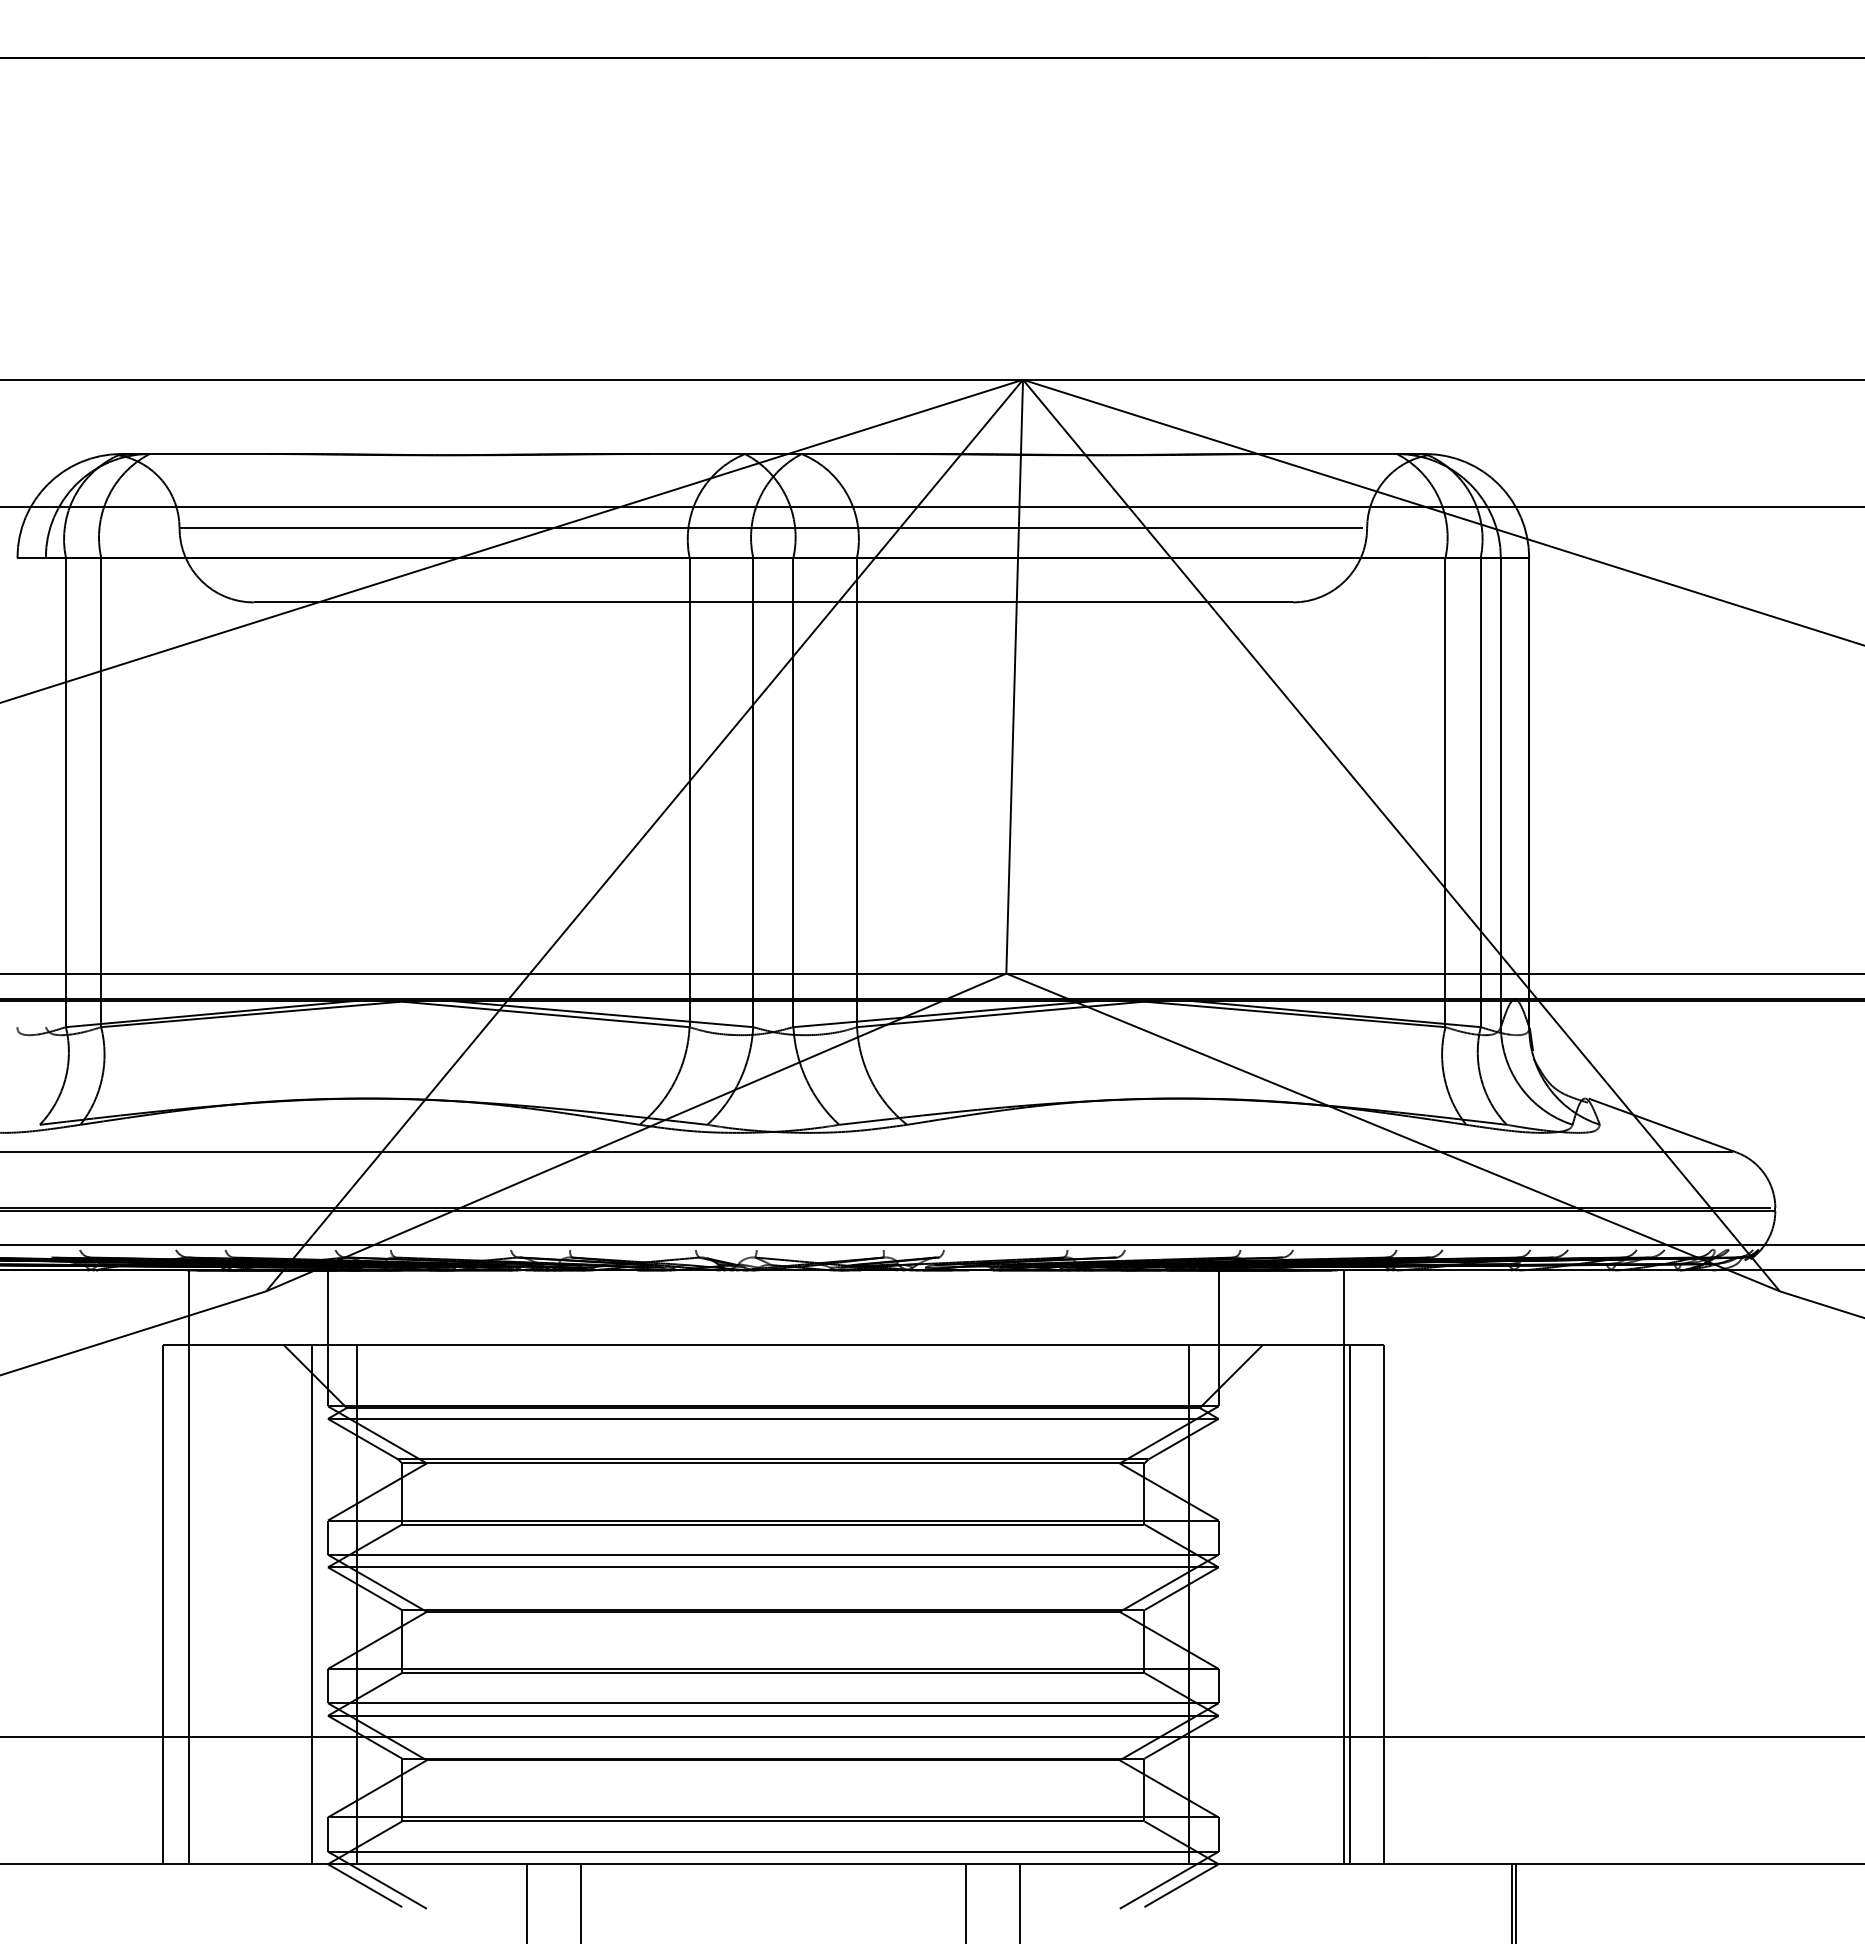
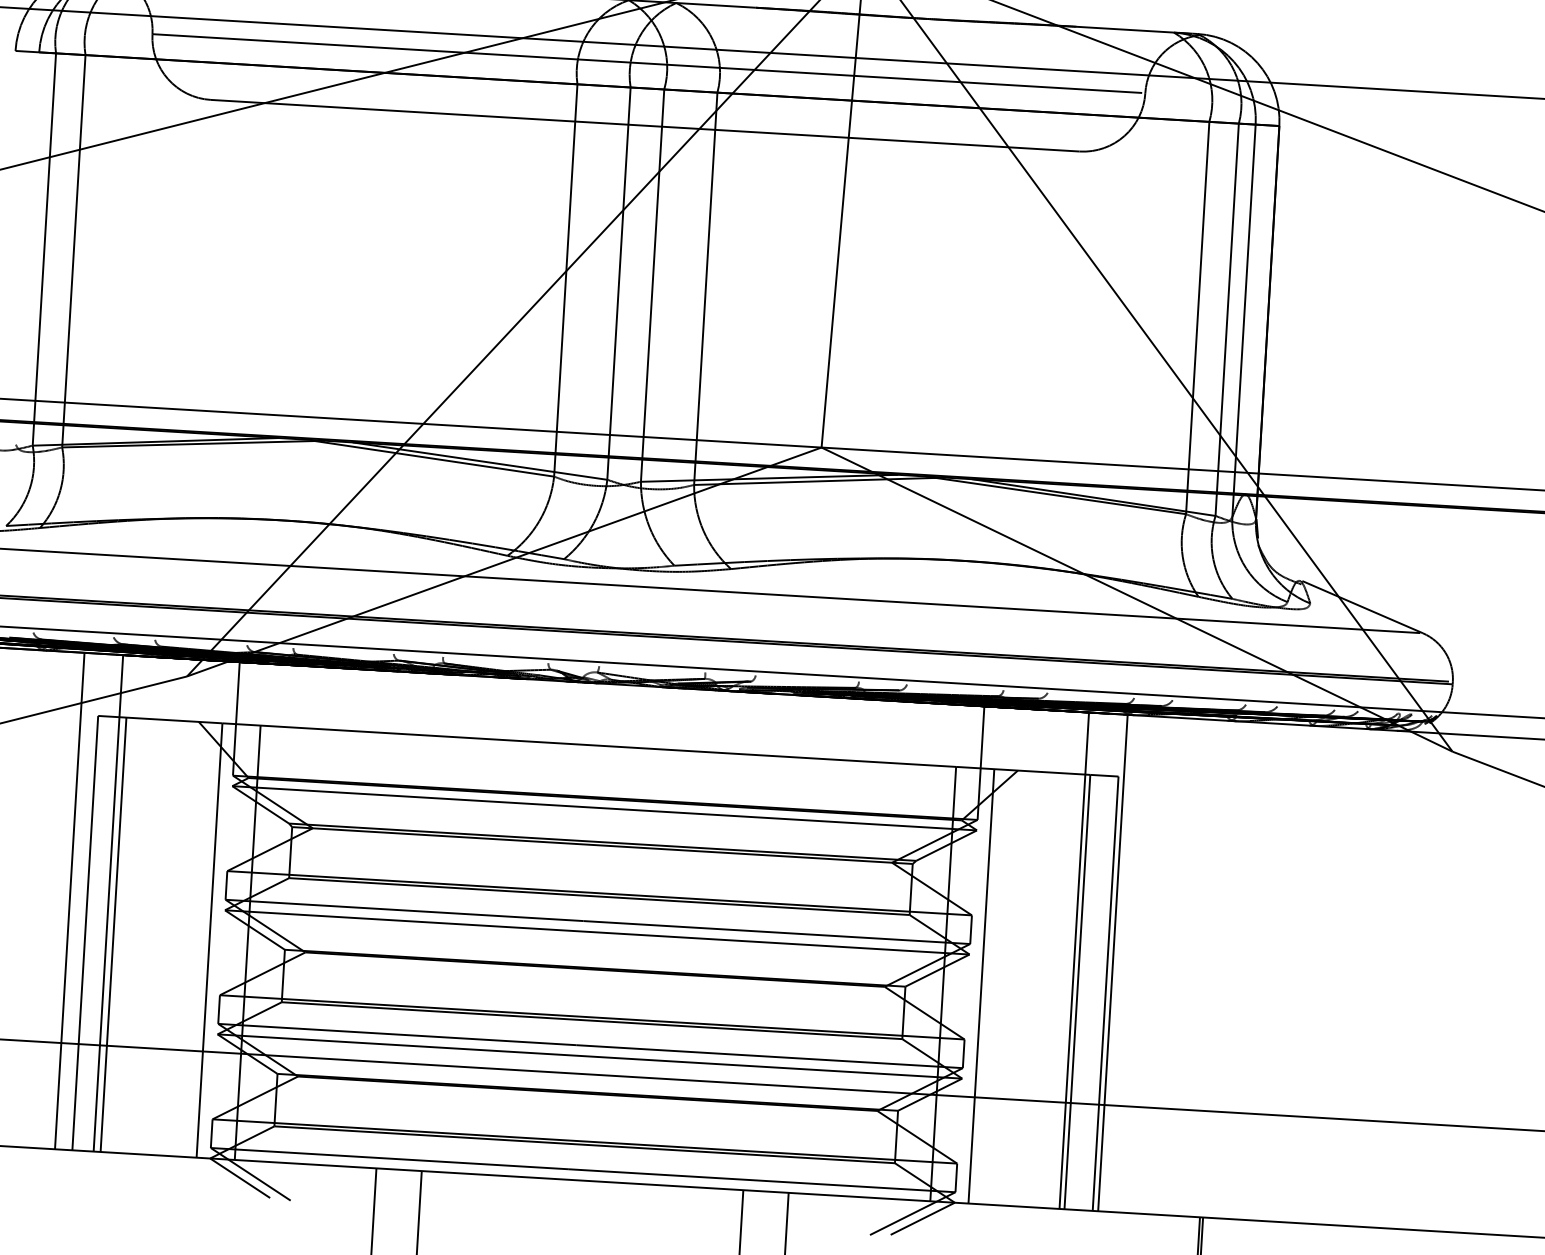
line: (142, 1567) -> (69, 901), added
line: (1390, 1567) -> (1113, 963), added
line: (196, 1604) -> (113, 934), added
line: (1234, 1604) -> (981, 986), added

